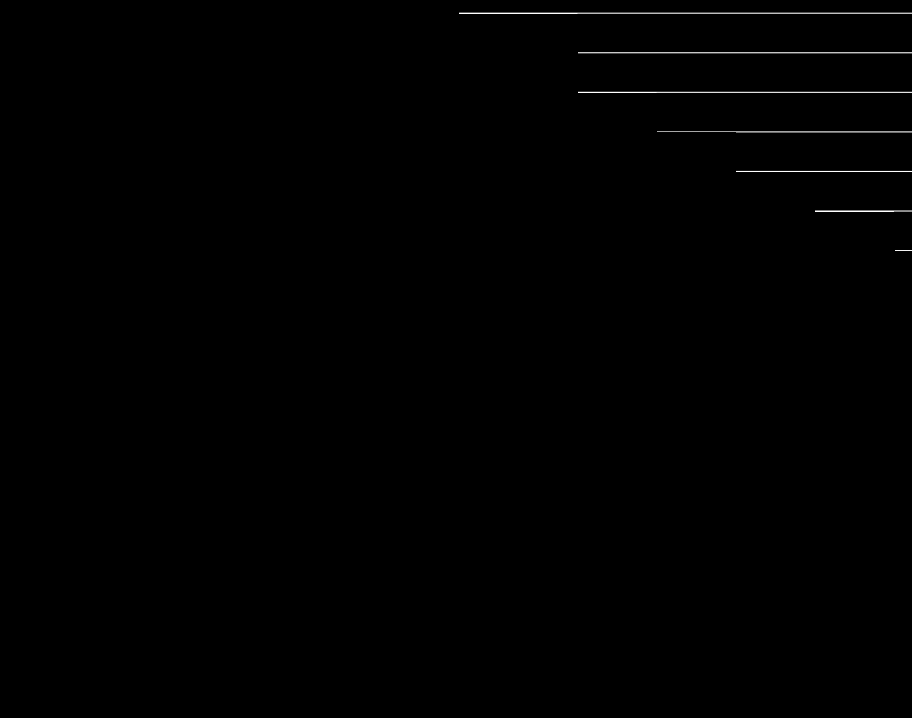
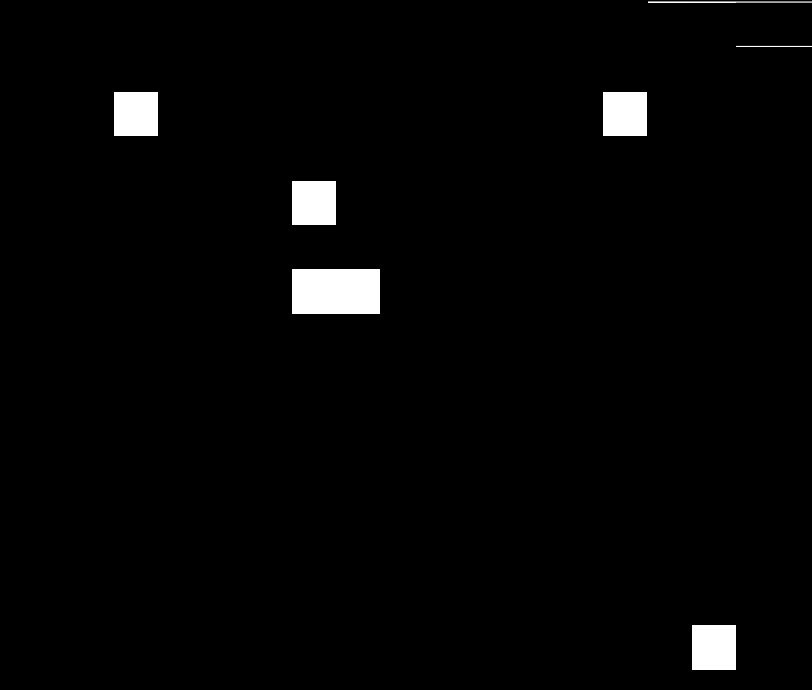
fill: (122, 191) -> (135, 113), removed
fill: (557, 191) -> (624, 113), removed
fill: (280, 270) -> (313, 202), removed
fill: (300, 349) -> (335, 291), removed
fill: (636, 666) -> (713, 647), removed

